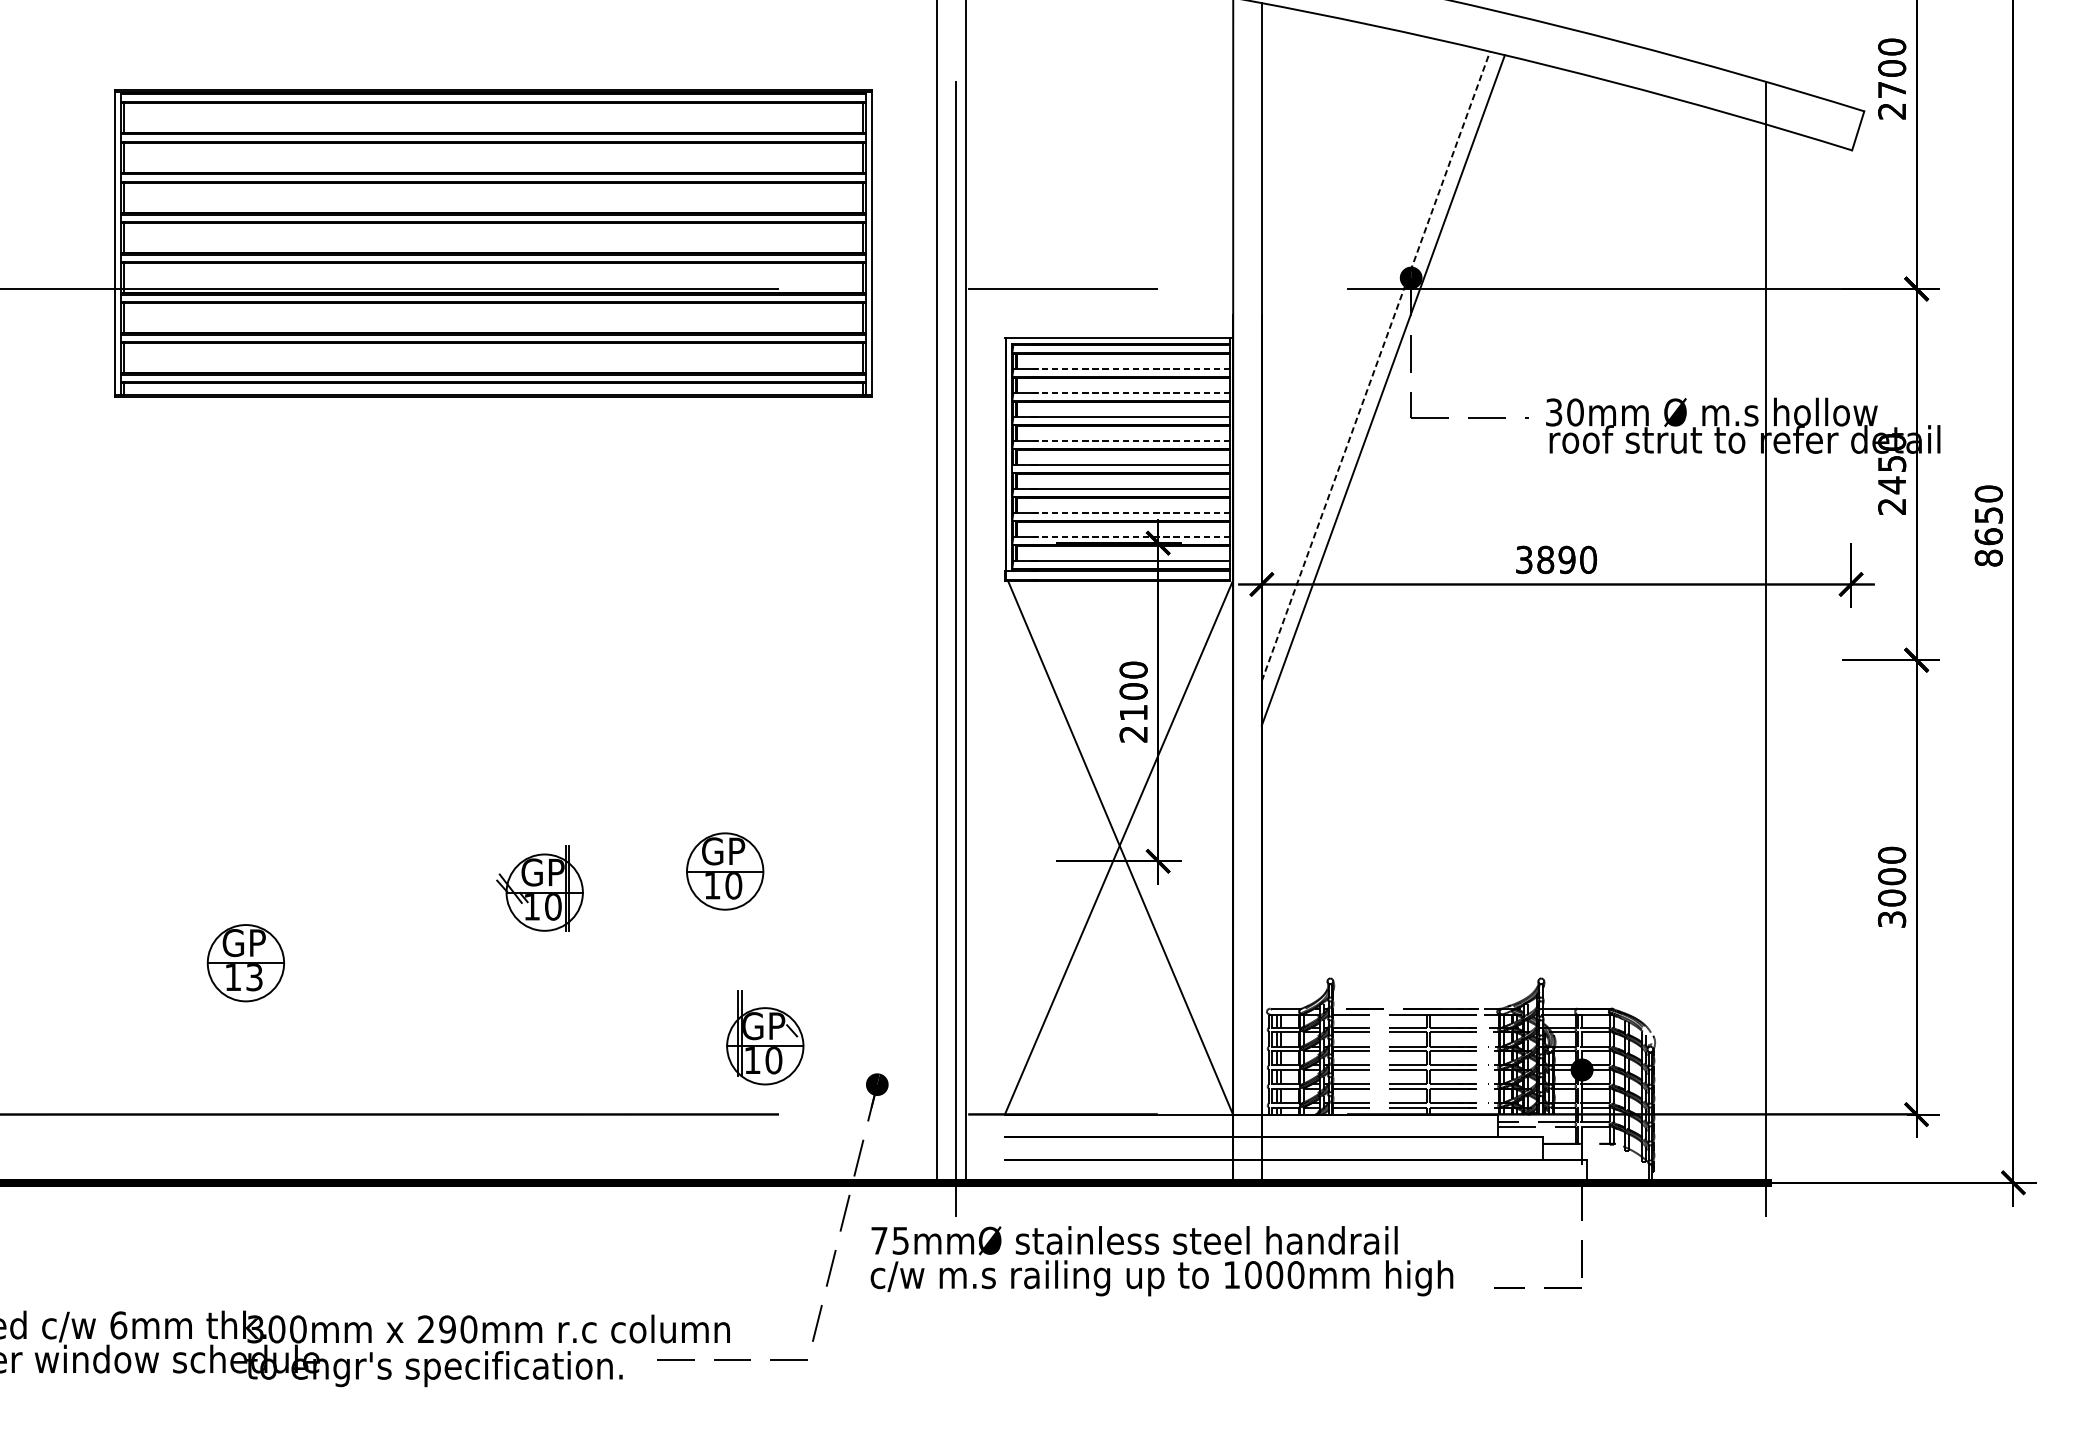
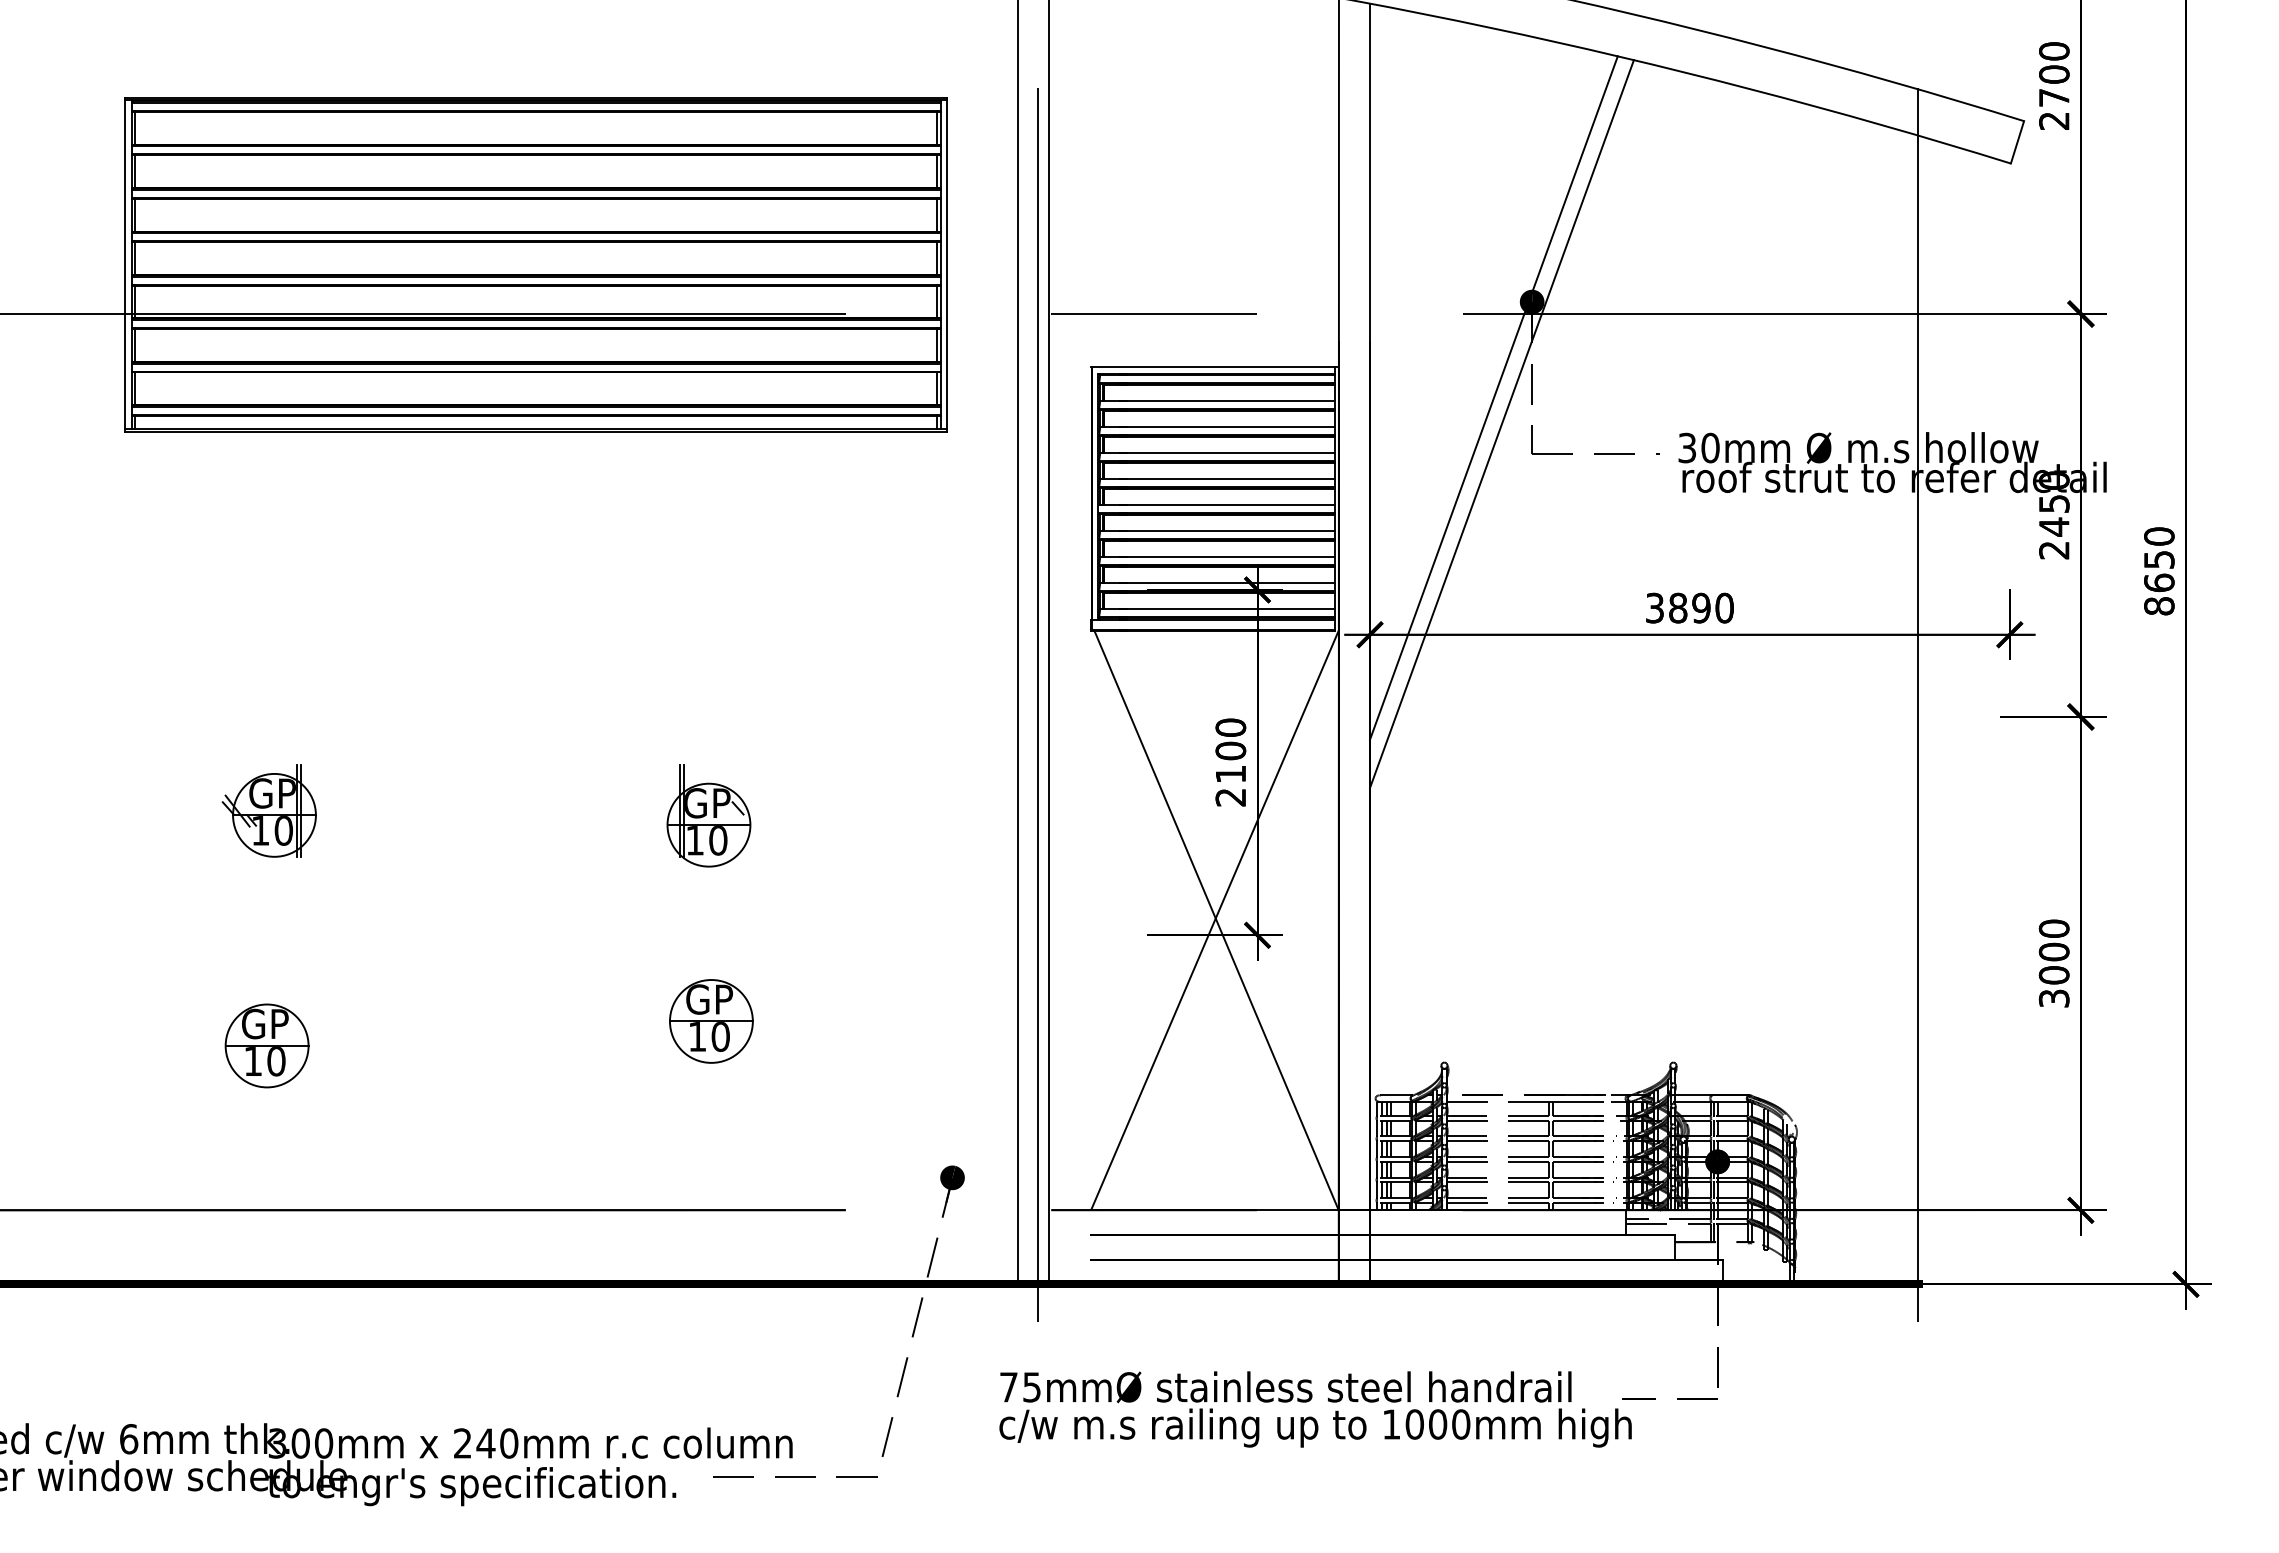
line: (1376, 365) -> (1494, 397), dashed -> solid
line: (1130, 369) -> (1227, 401), dashed -> solid
line: (1130, 393) -> (1227, 427), dashed -> solid
line: (1130, 441) -> (1227, 479), dashed -> solid
line: (1130, 513) -> (1227, 557), dashed -> solid
line: (1130, 537) -> (1227, 583), dashed -> solid
part: (725, 871) -> (711, 1021), moved
part: (539, 888) -> (268, 810), moved
text: (254, 977) -> (276, 1061), 13 -> 10
part: (764, 1037) -> (708, 815), moved
text: (1161, 1261) -> (1315, 1409), moved
text: (447, 1329) -> (485, 1443), 290mm -> 240mm

